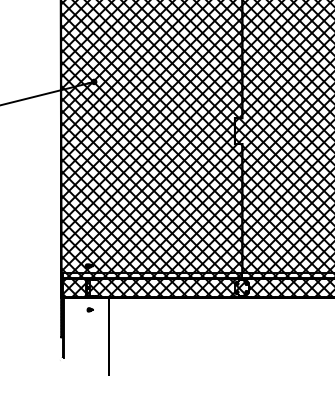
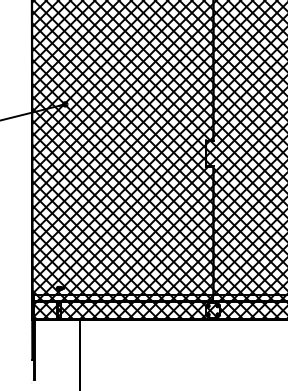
part: (89, 309) -> (60, 331), removed

